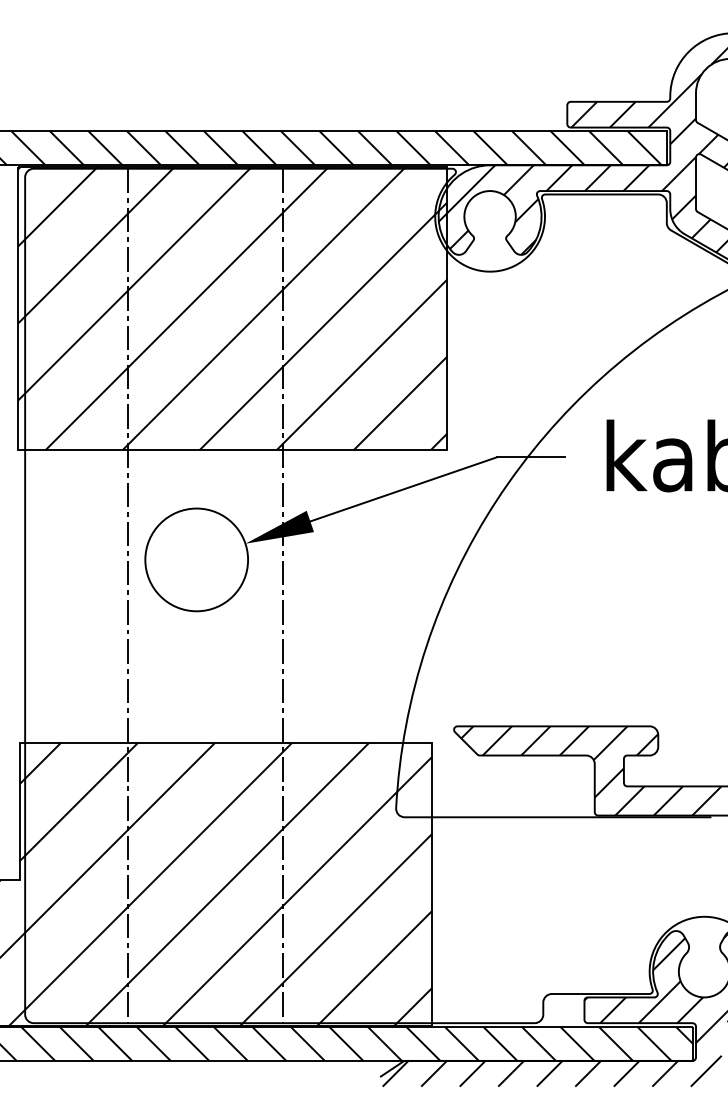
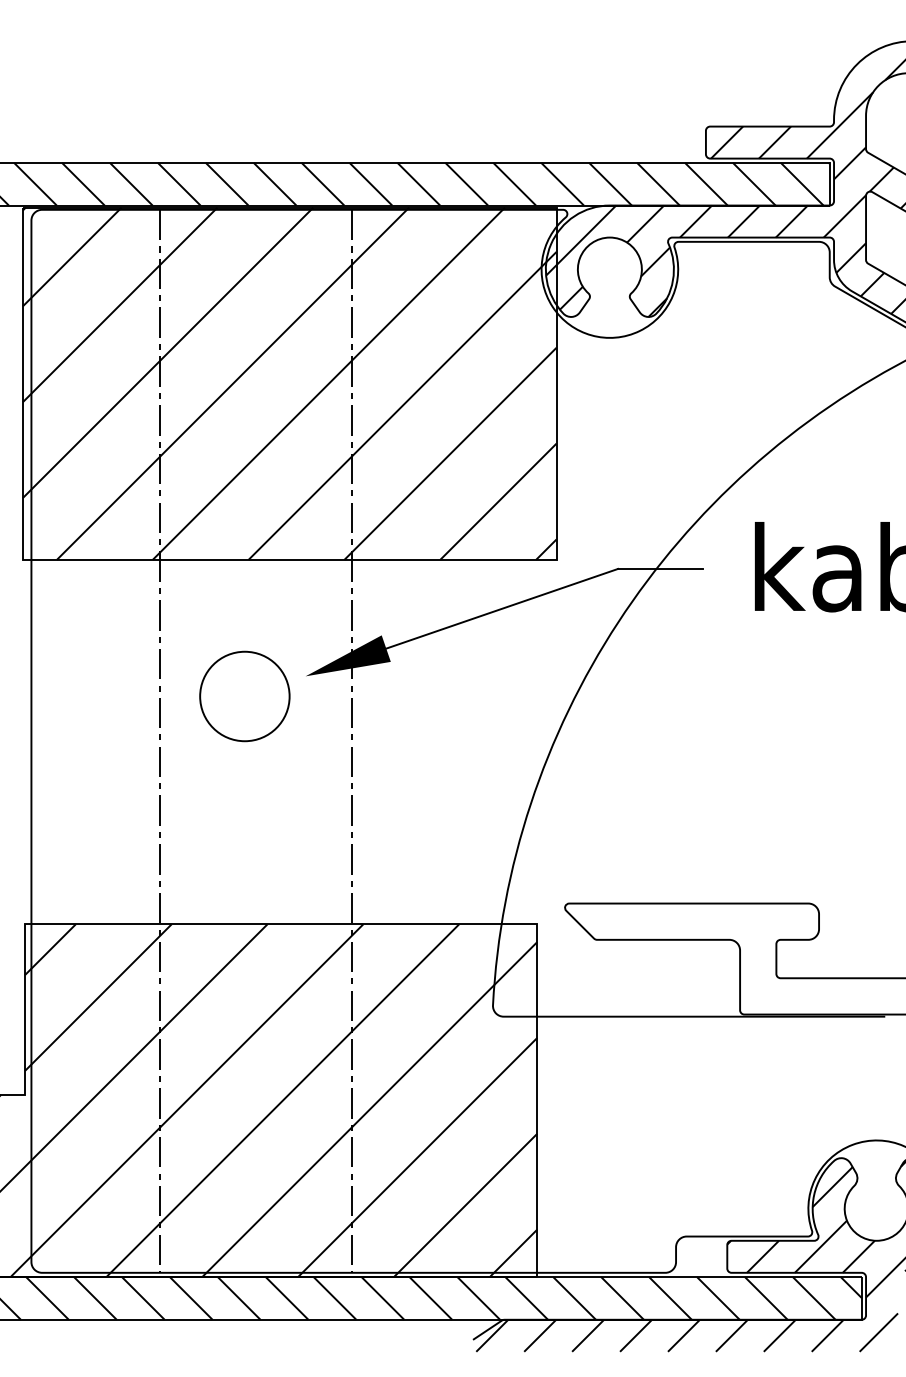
circle: (196, 559) -> (244, 695), size x0.7
hatch: (591, 770) -> (736, 958), removed

